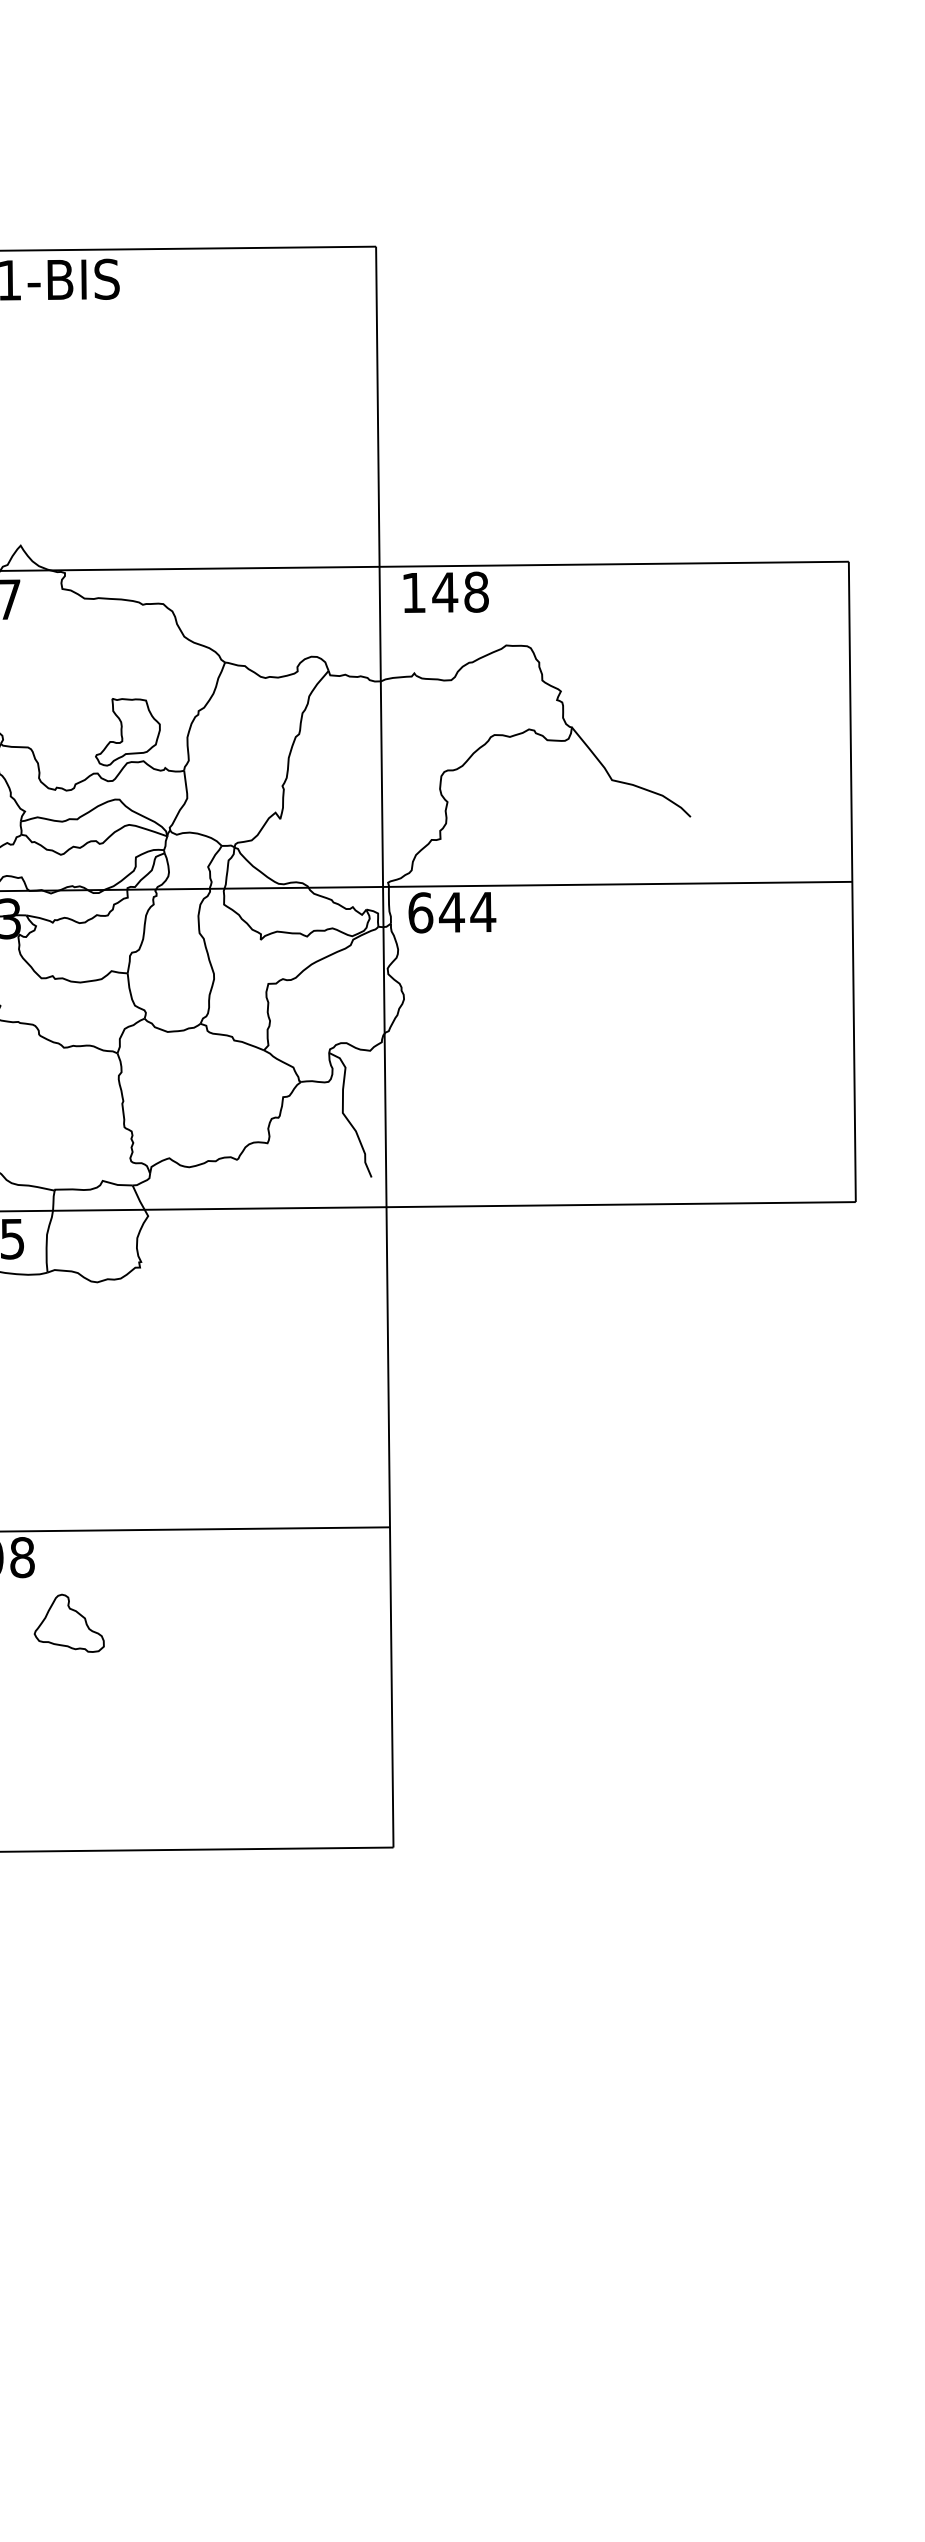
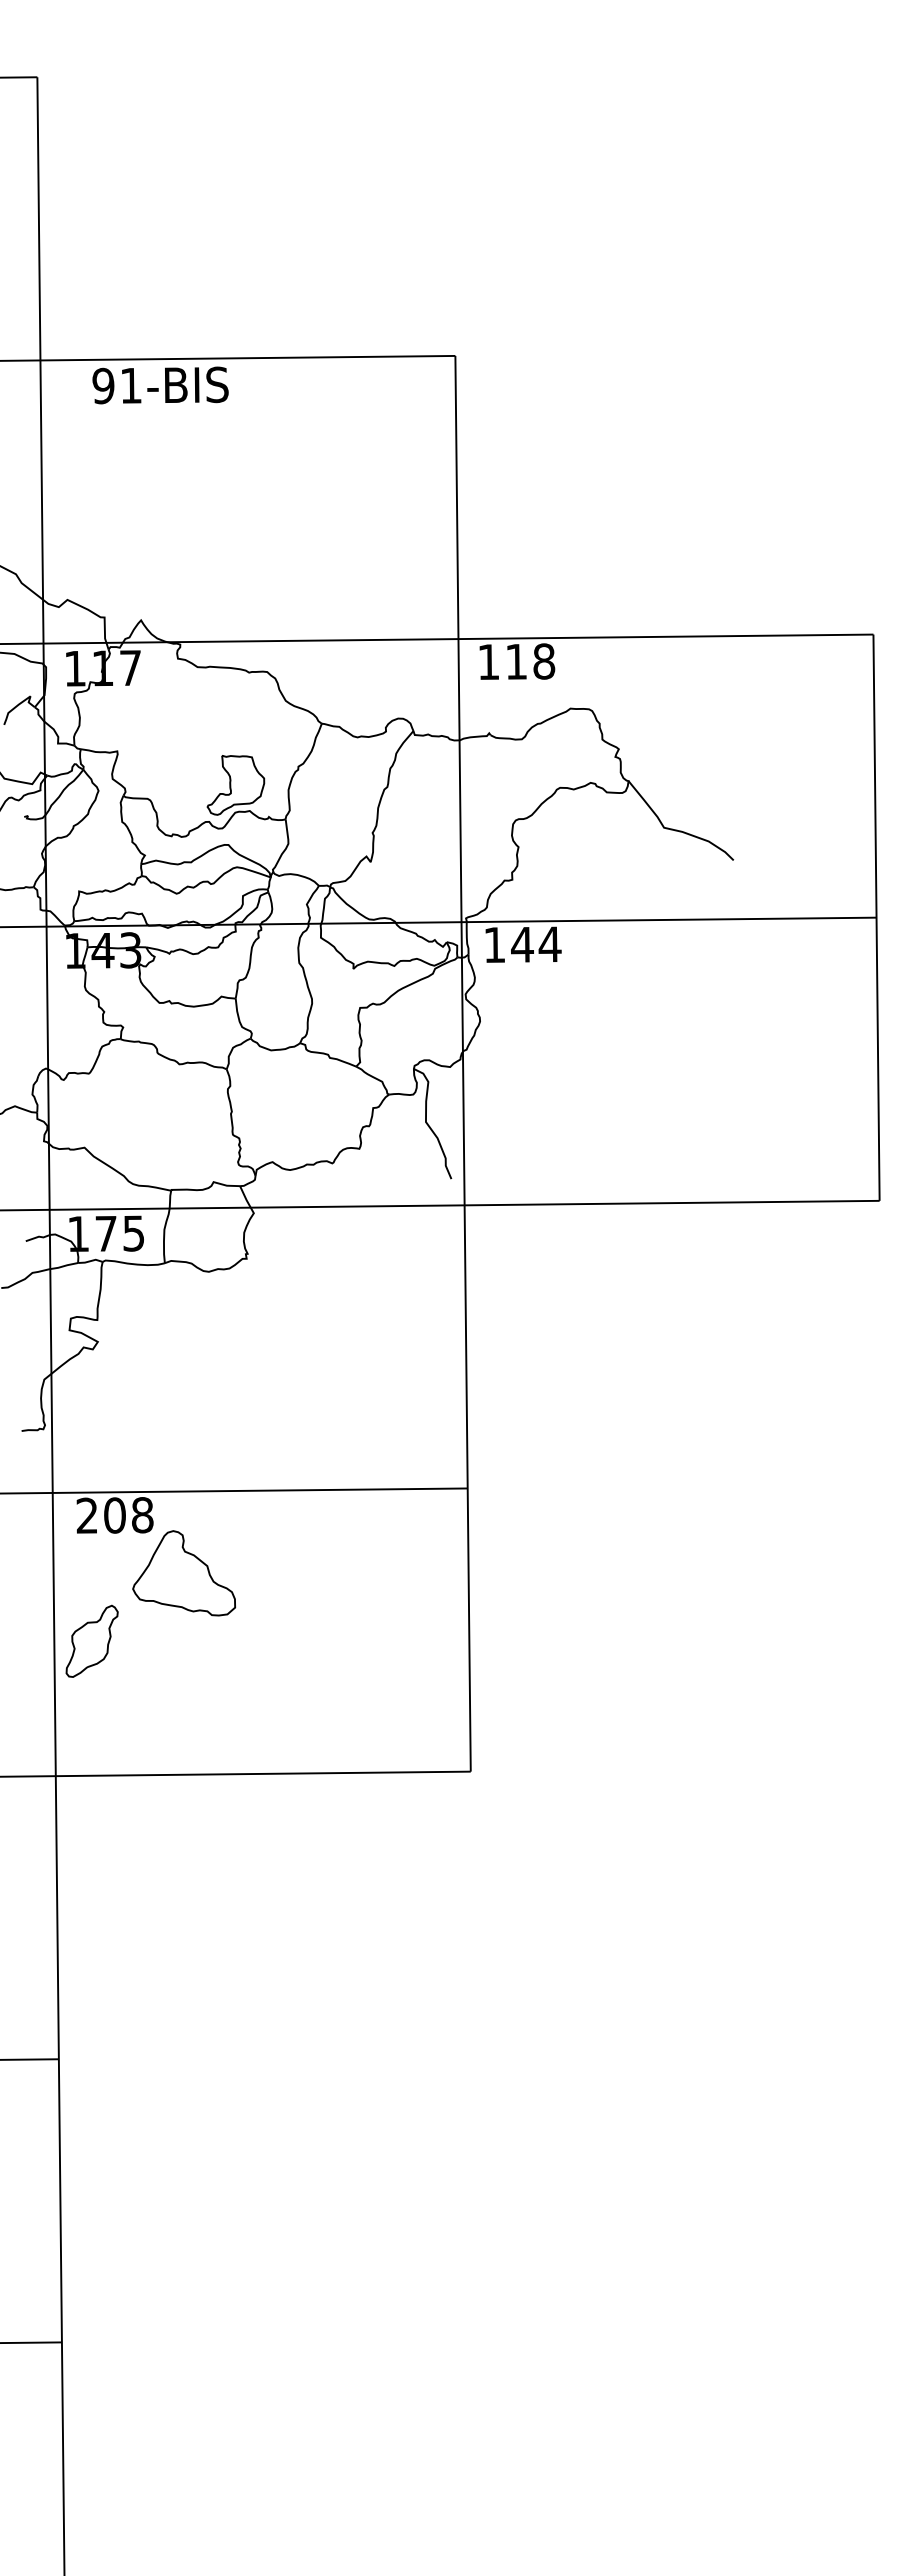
text: (445, 592) -> (516, 661), 148 -> 118
text: (420, 912) -> (494, 944), 644 -> 144
part: (68, 1623) -> (183, 1573), size x1.67

